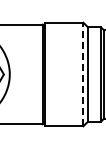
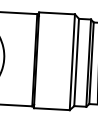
line: (83, 74) -> (72, 62), dashed -> solid

